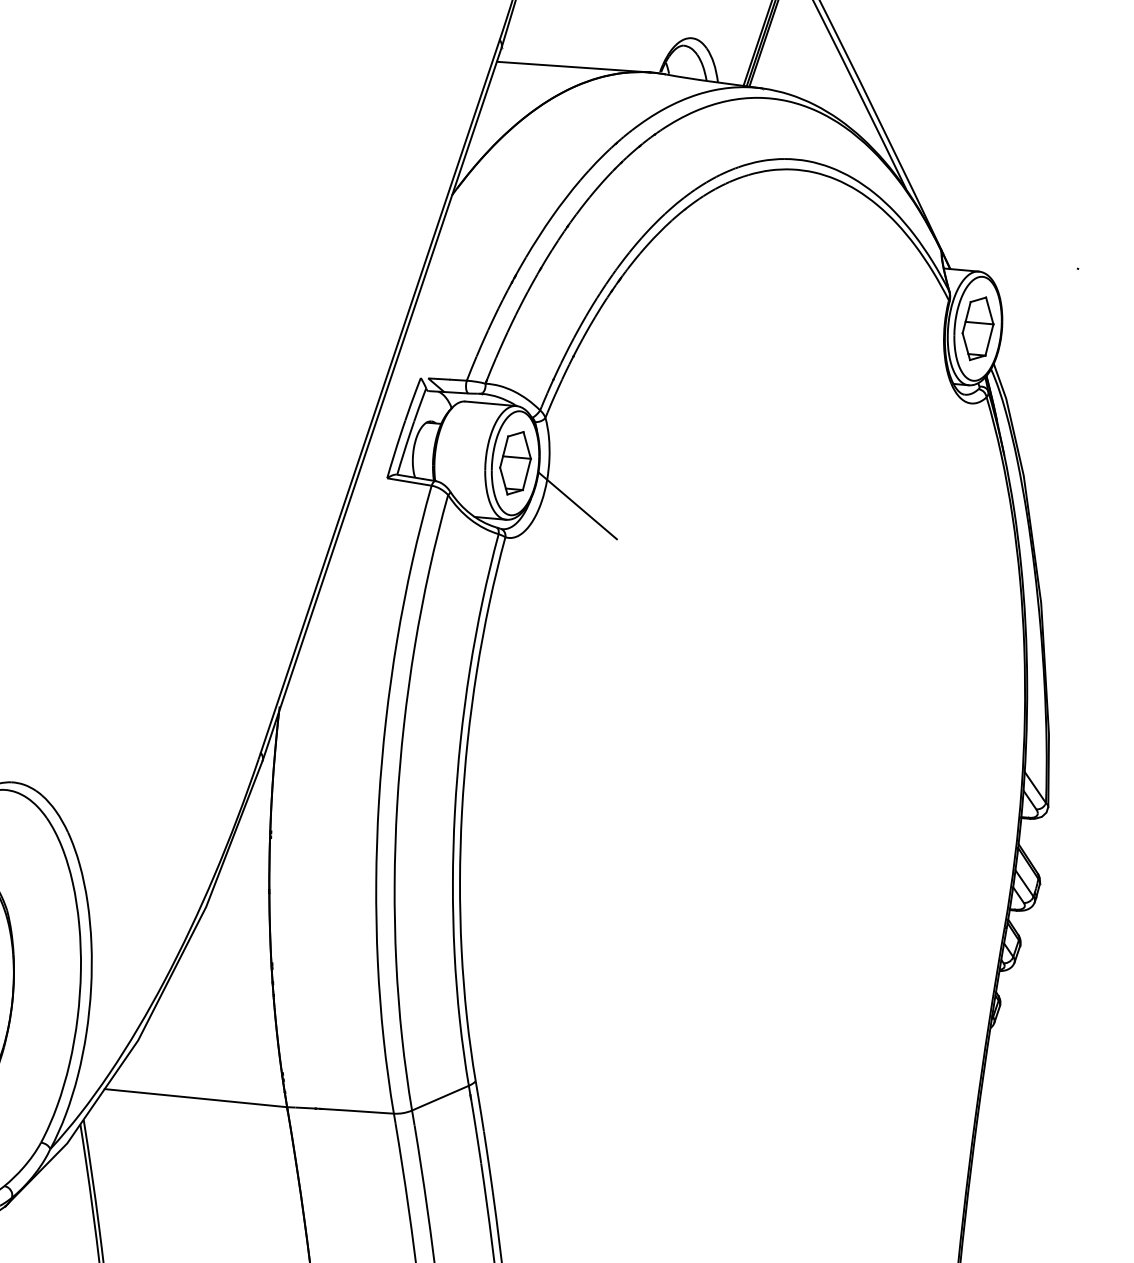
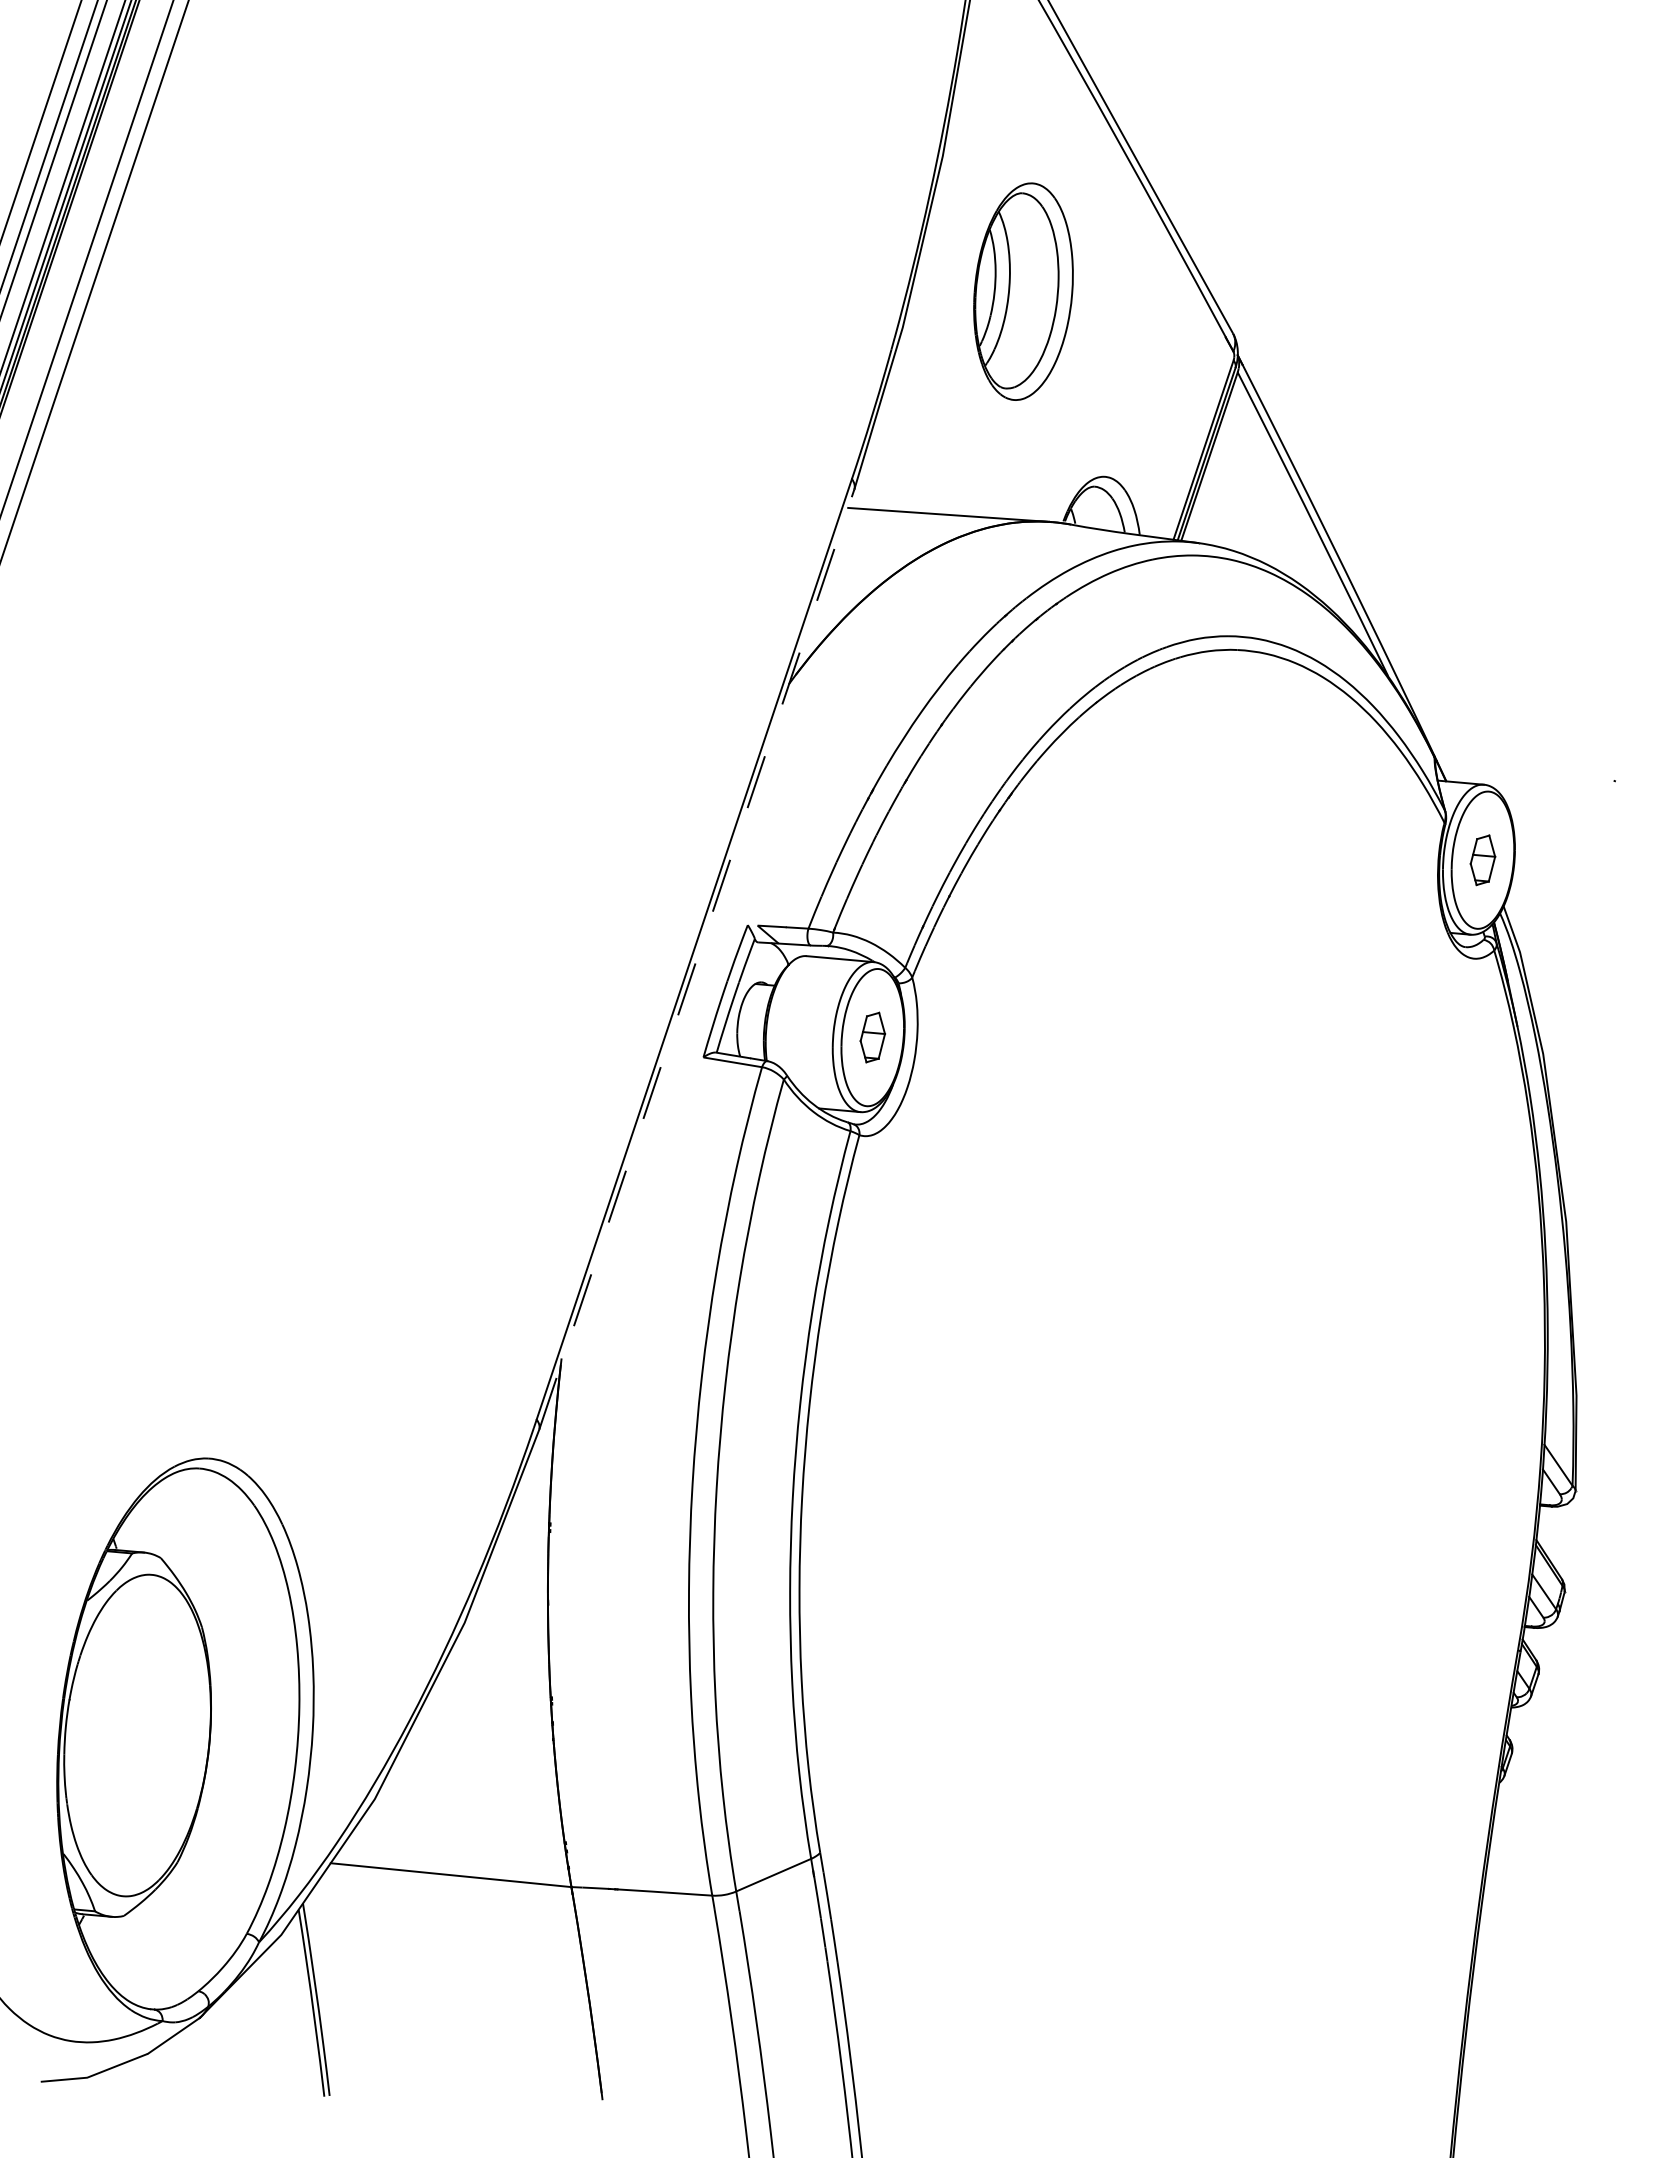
part: (977, 329) -> (1482, 860), size x0.6
line: (381, 404) -> (696, 959), solid -> dashed
part: (515, 463) -> (872, 1037), size x0.6
line: (577, 505) -> (954, 1093), removed

